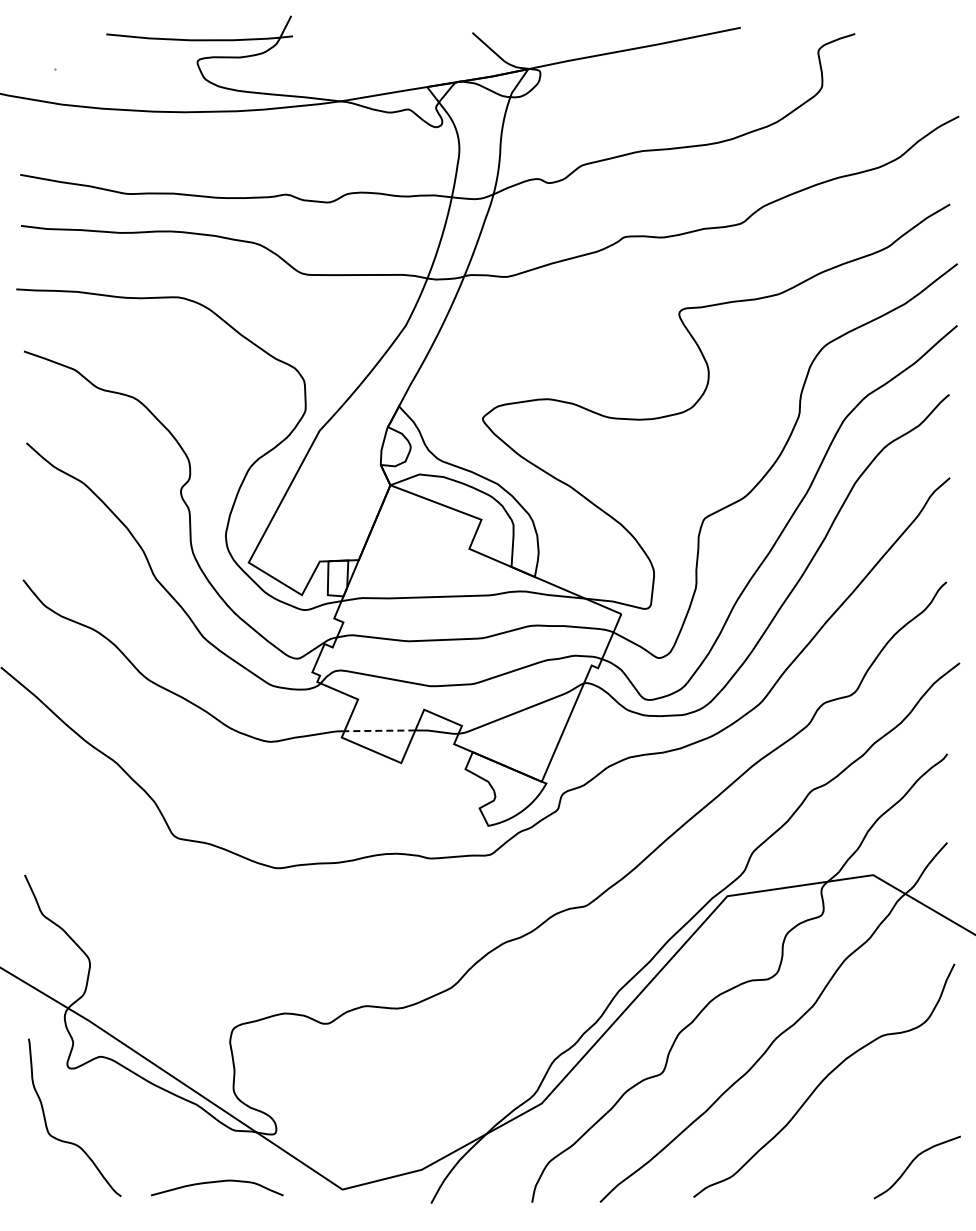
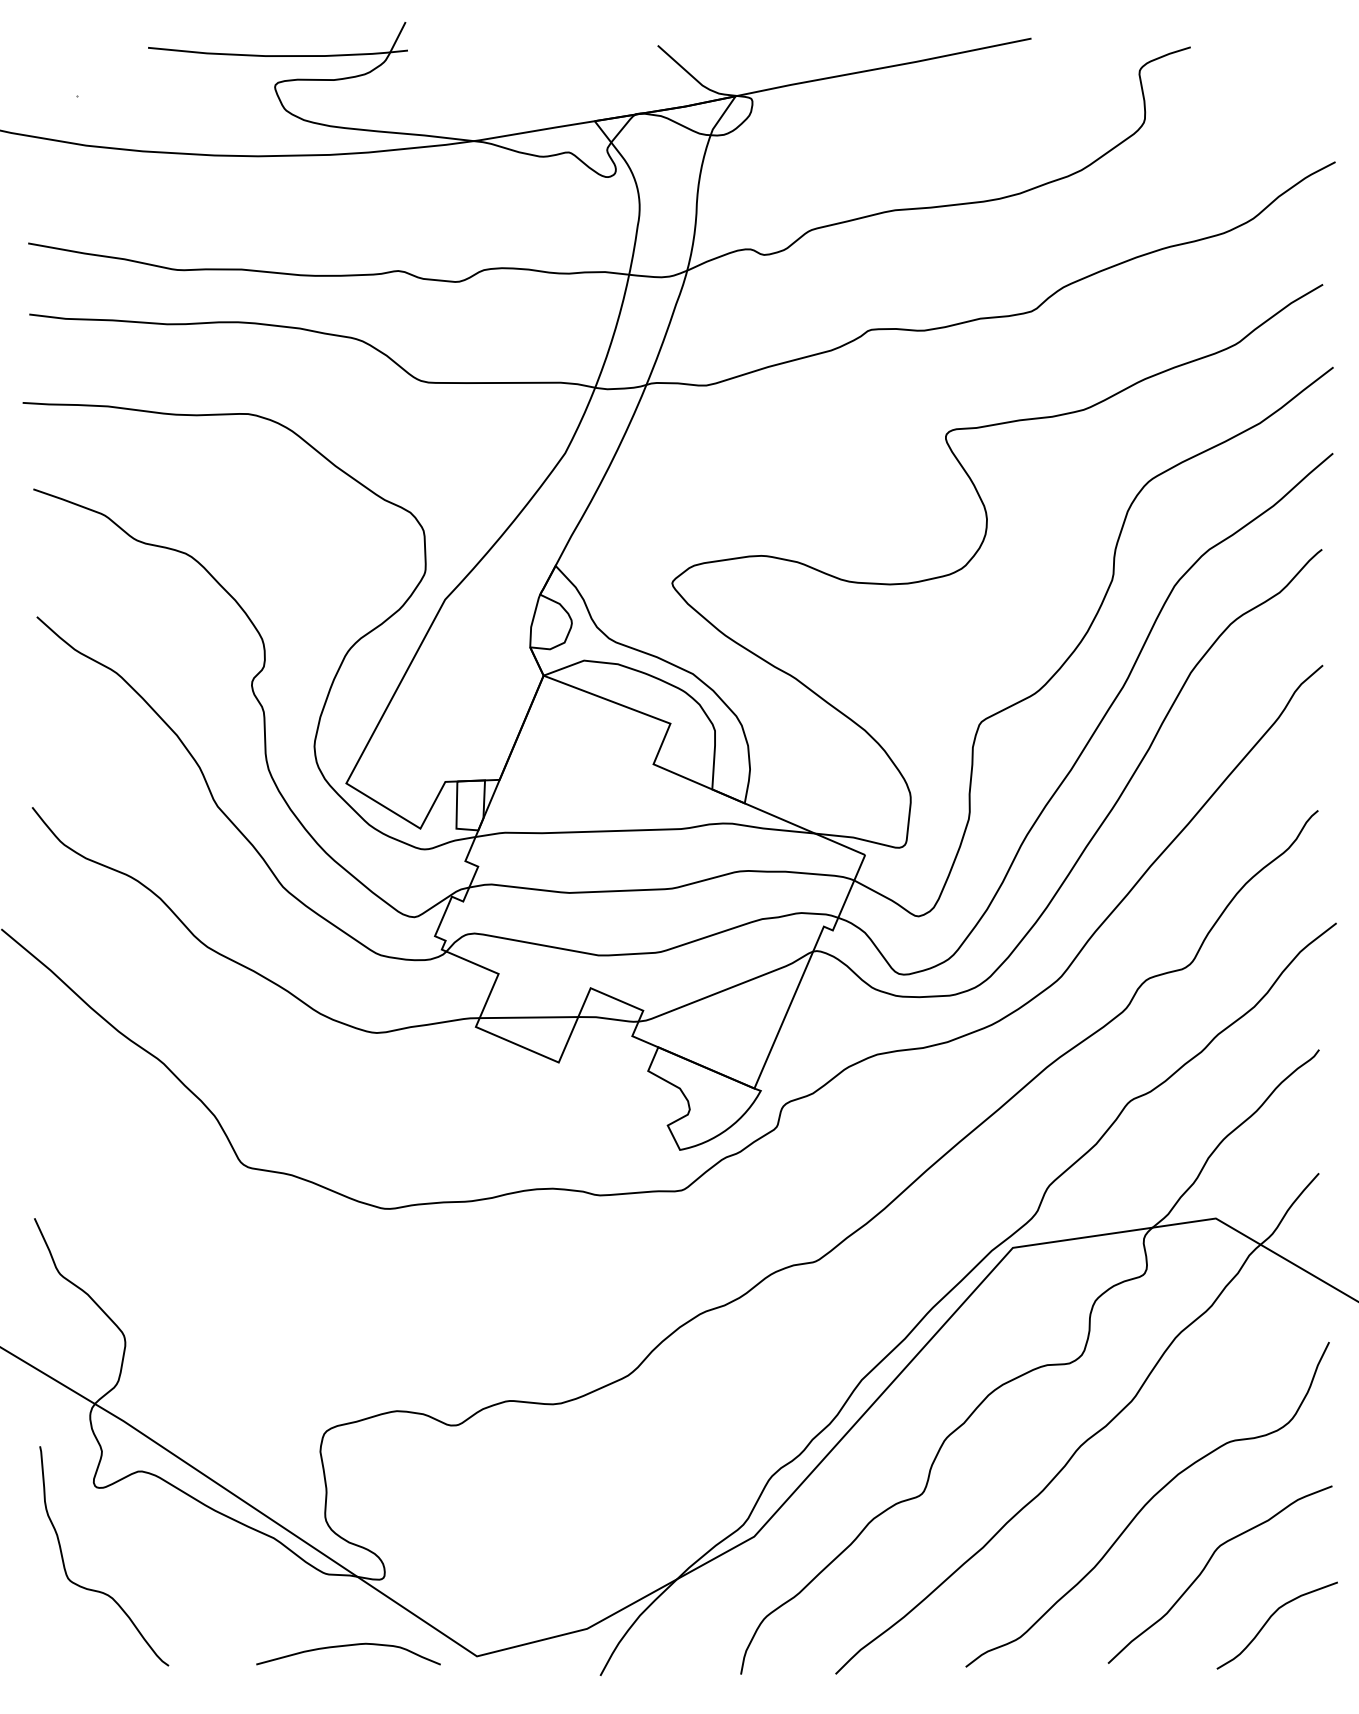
line: (379, 730) -> (528, 1017), dashed -> solid
curve: (867, 1124) -> (1207, 1565), added
curve: (217, 1182) -> (348, 1646), moved

